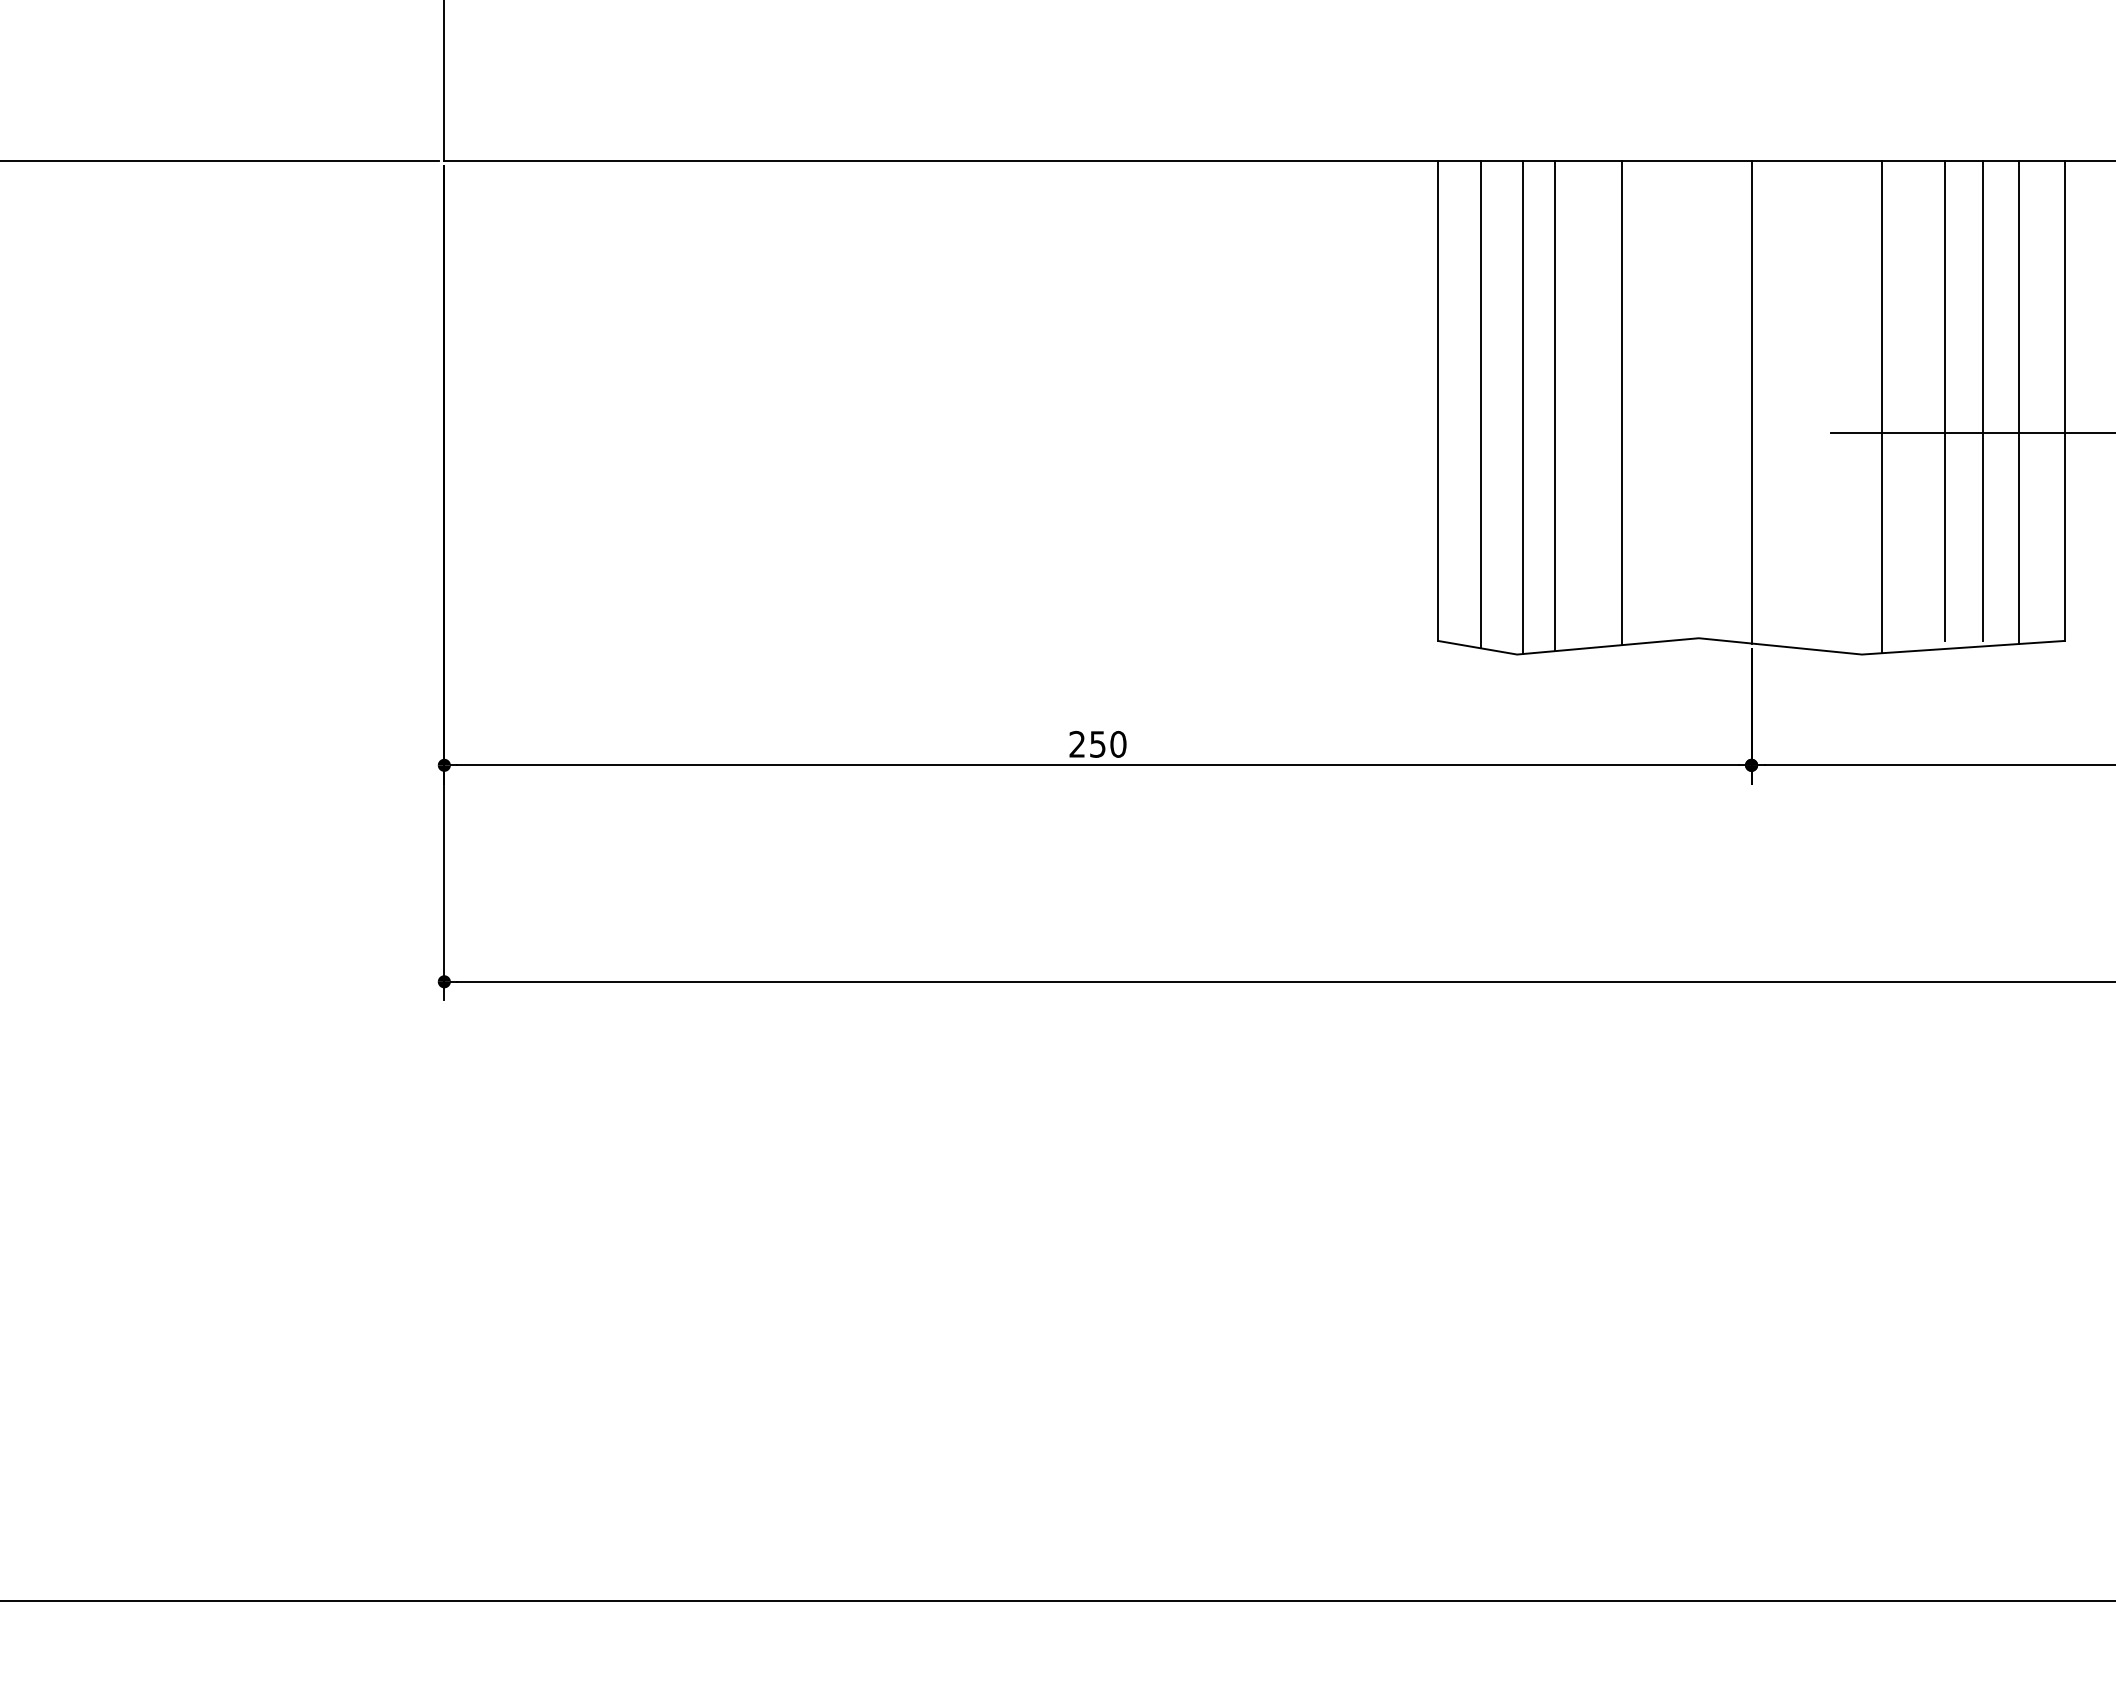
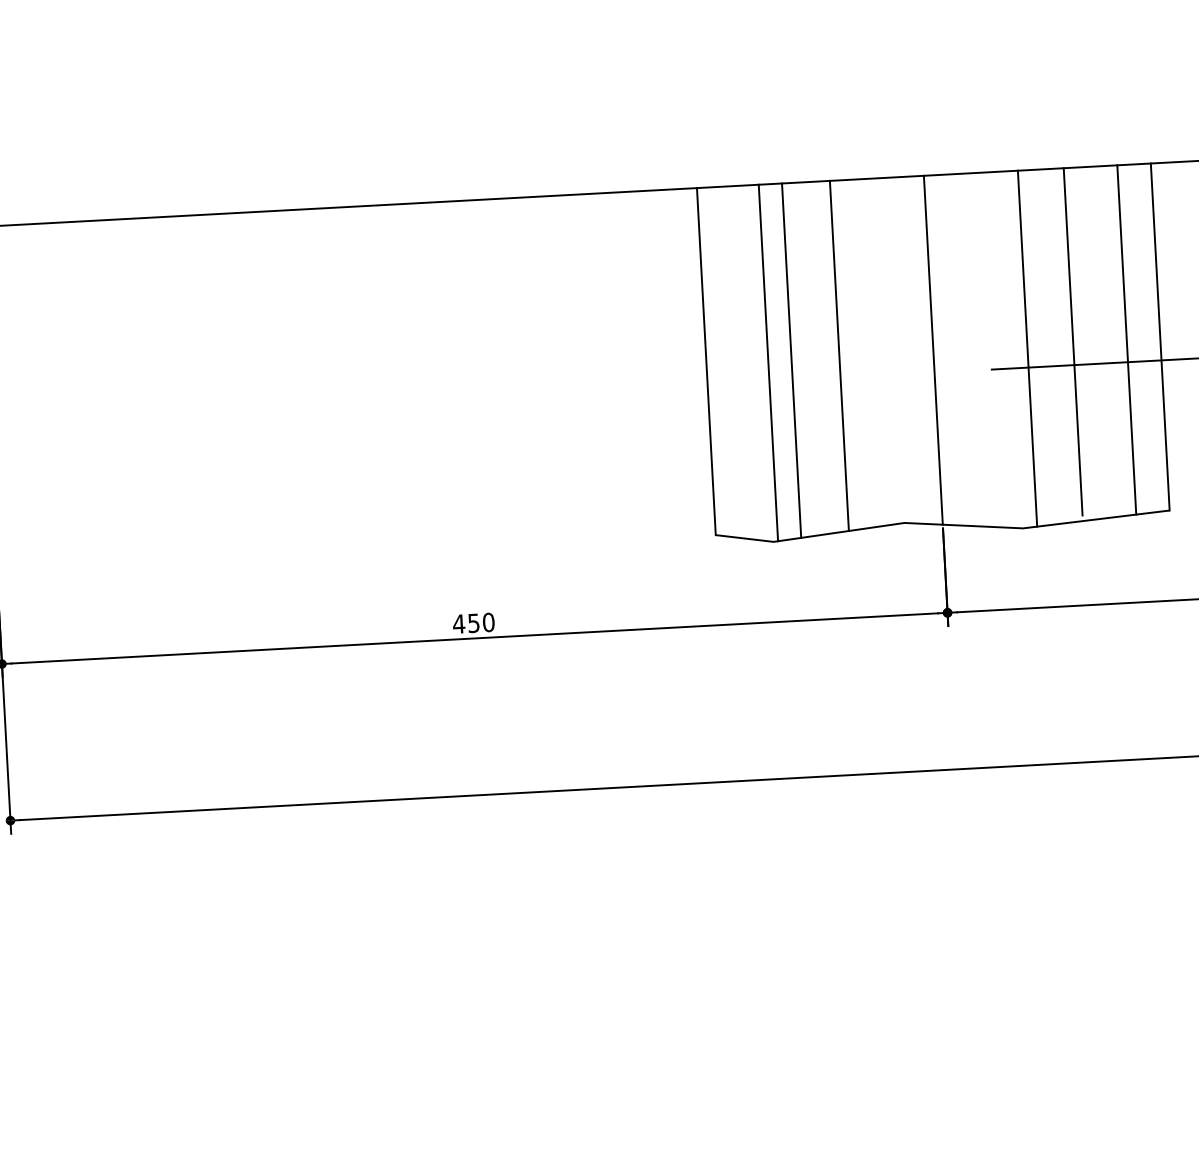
line: (1983, 401) -> (1101, 340), removed
line: (1481, 404) -> (738, 362), removed
text: (1076, 743) -> (458, 623), 250 -> 450

